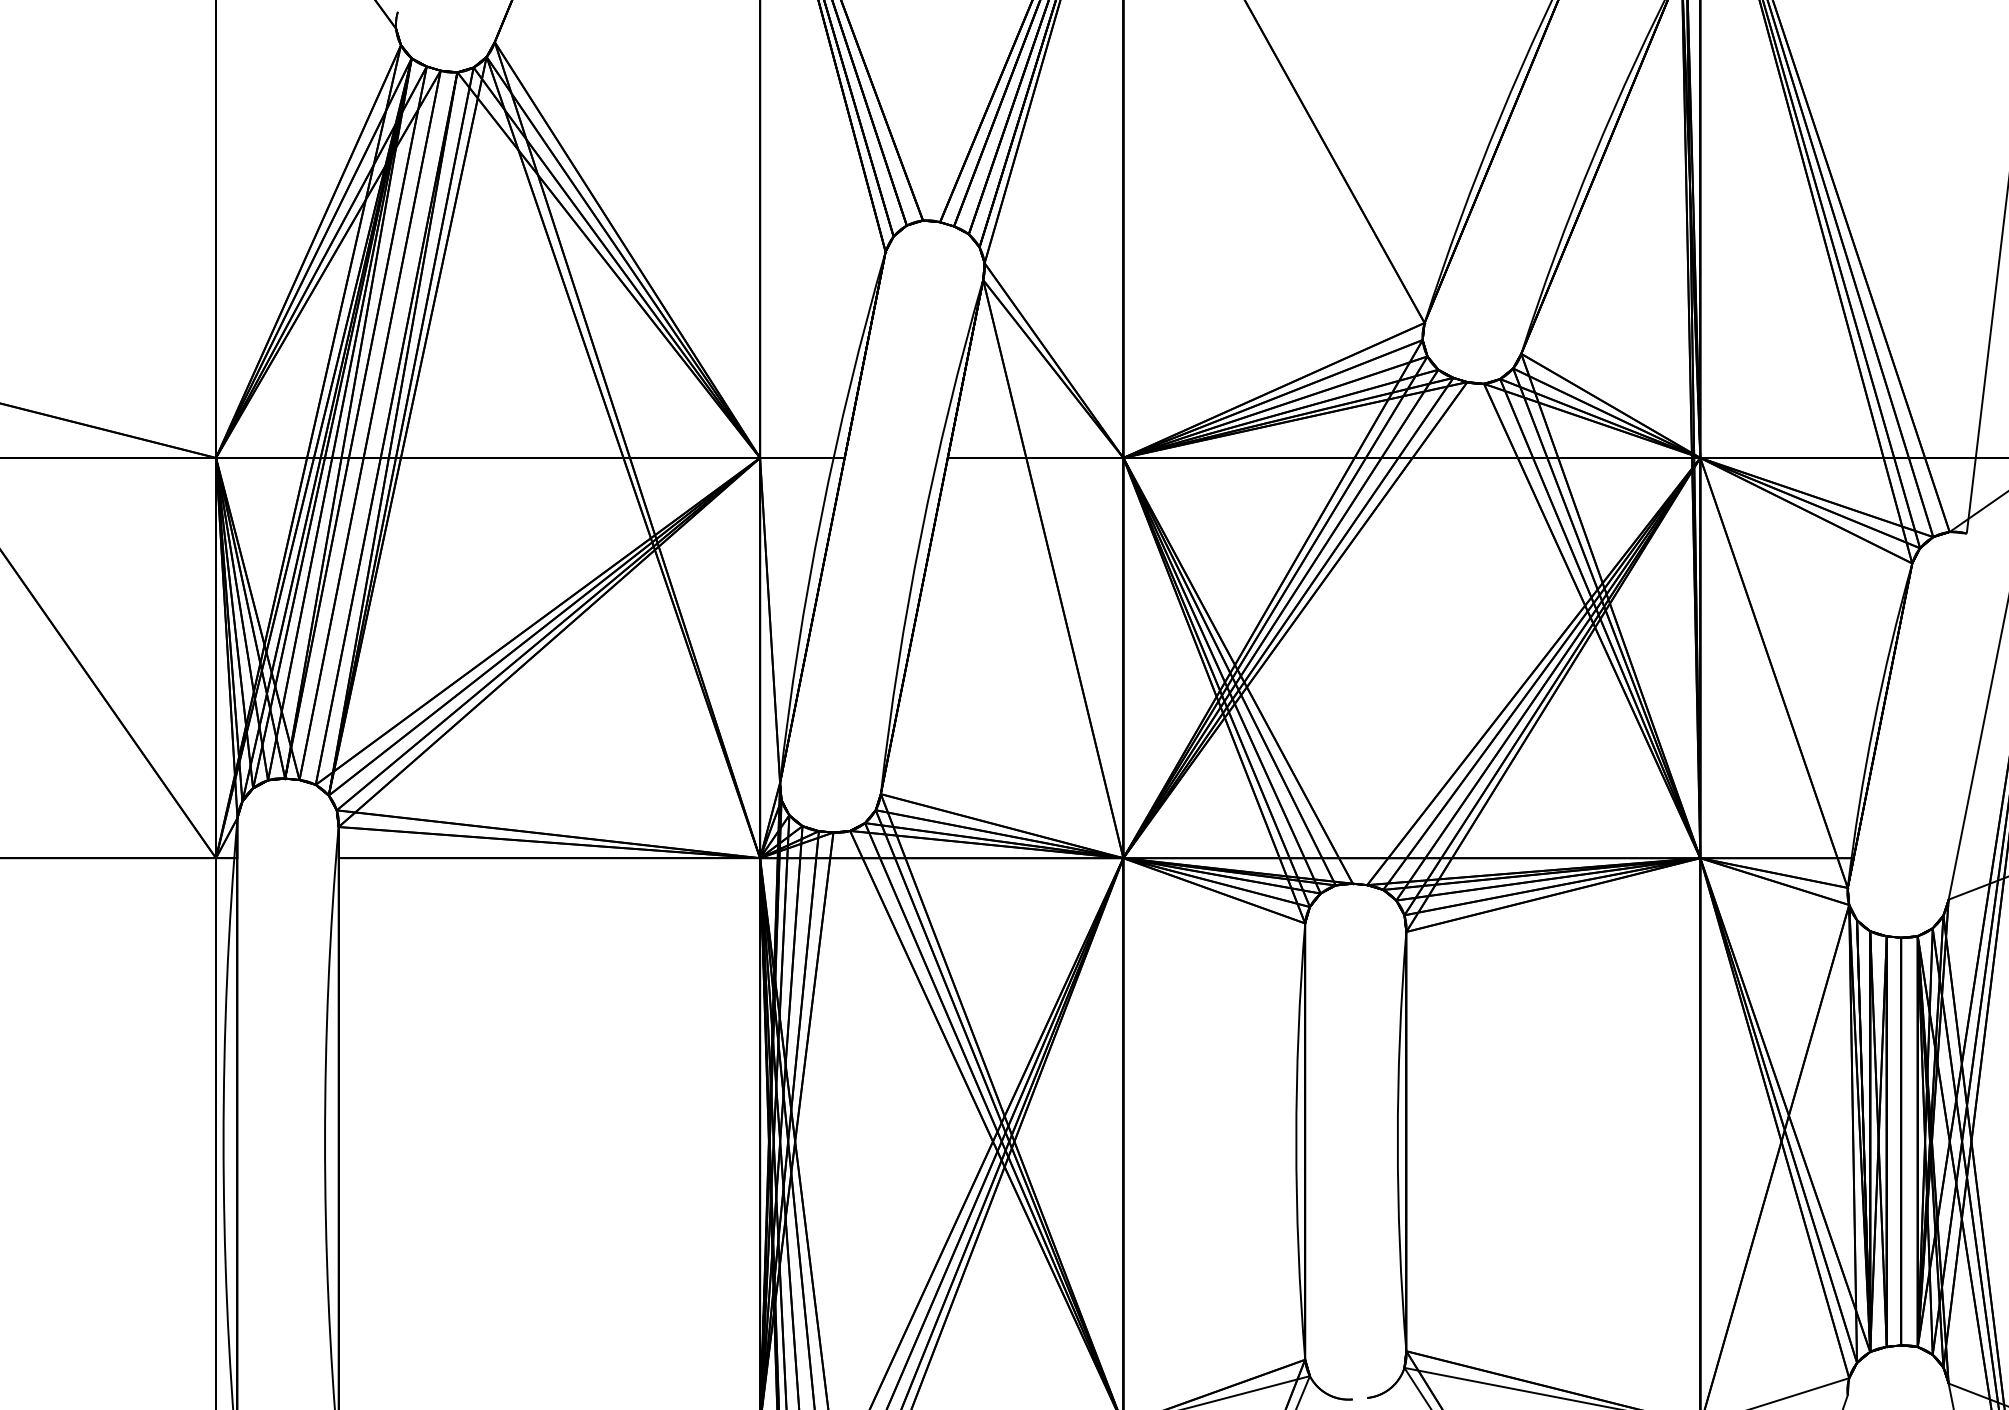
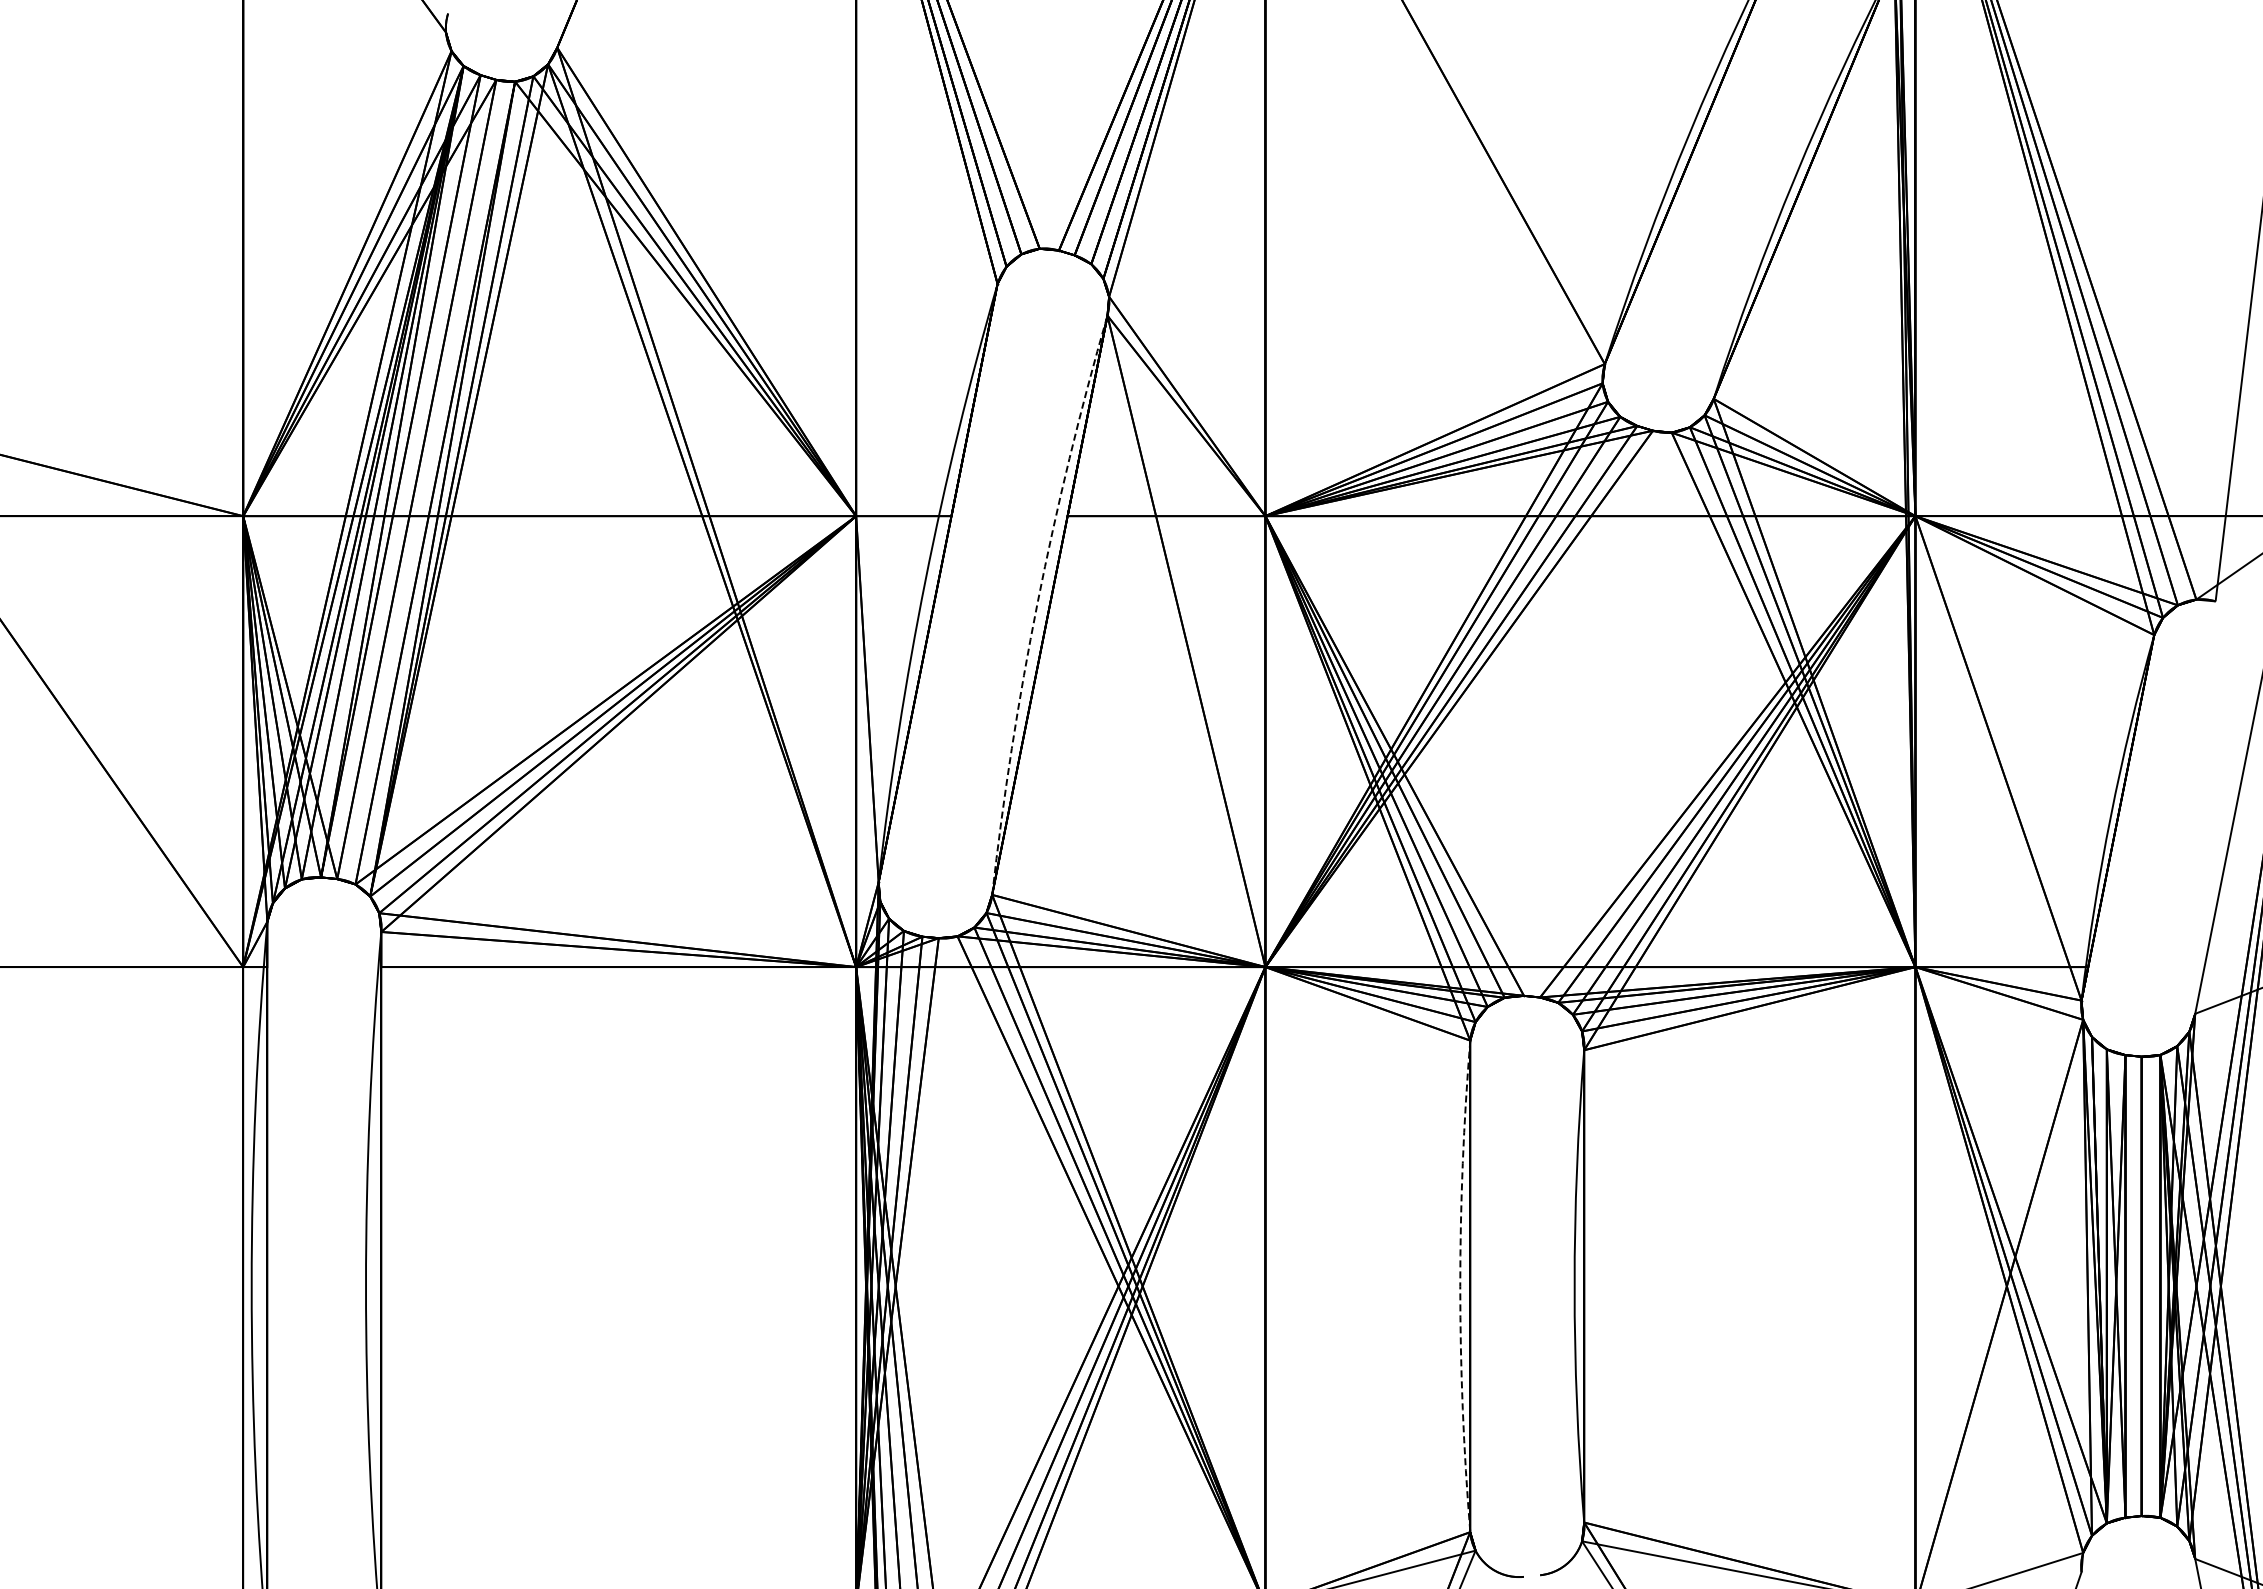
arc: (921, 534) -> (1037, 602), solid -> dashed
arc: (1296, 1141) -> (1460, 1286), solid -> dashed

